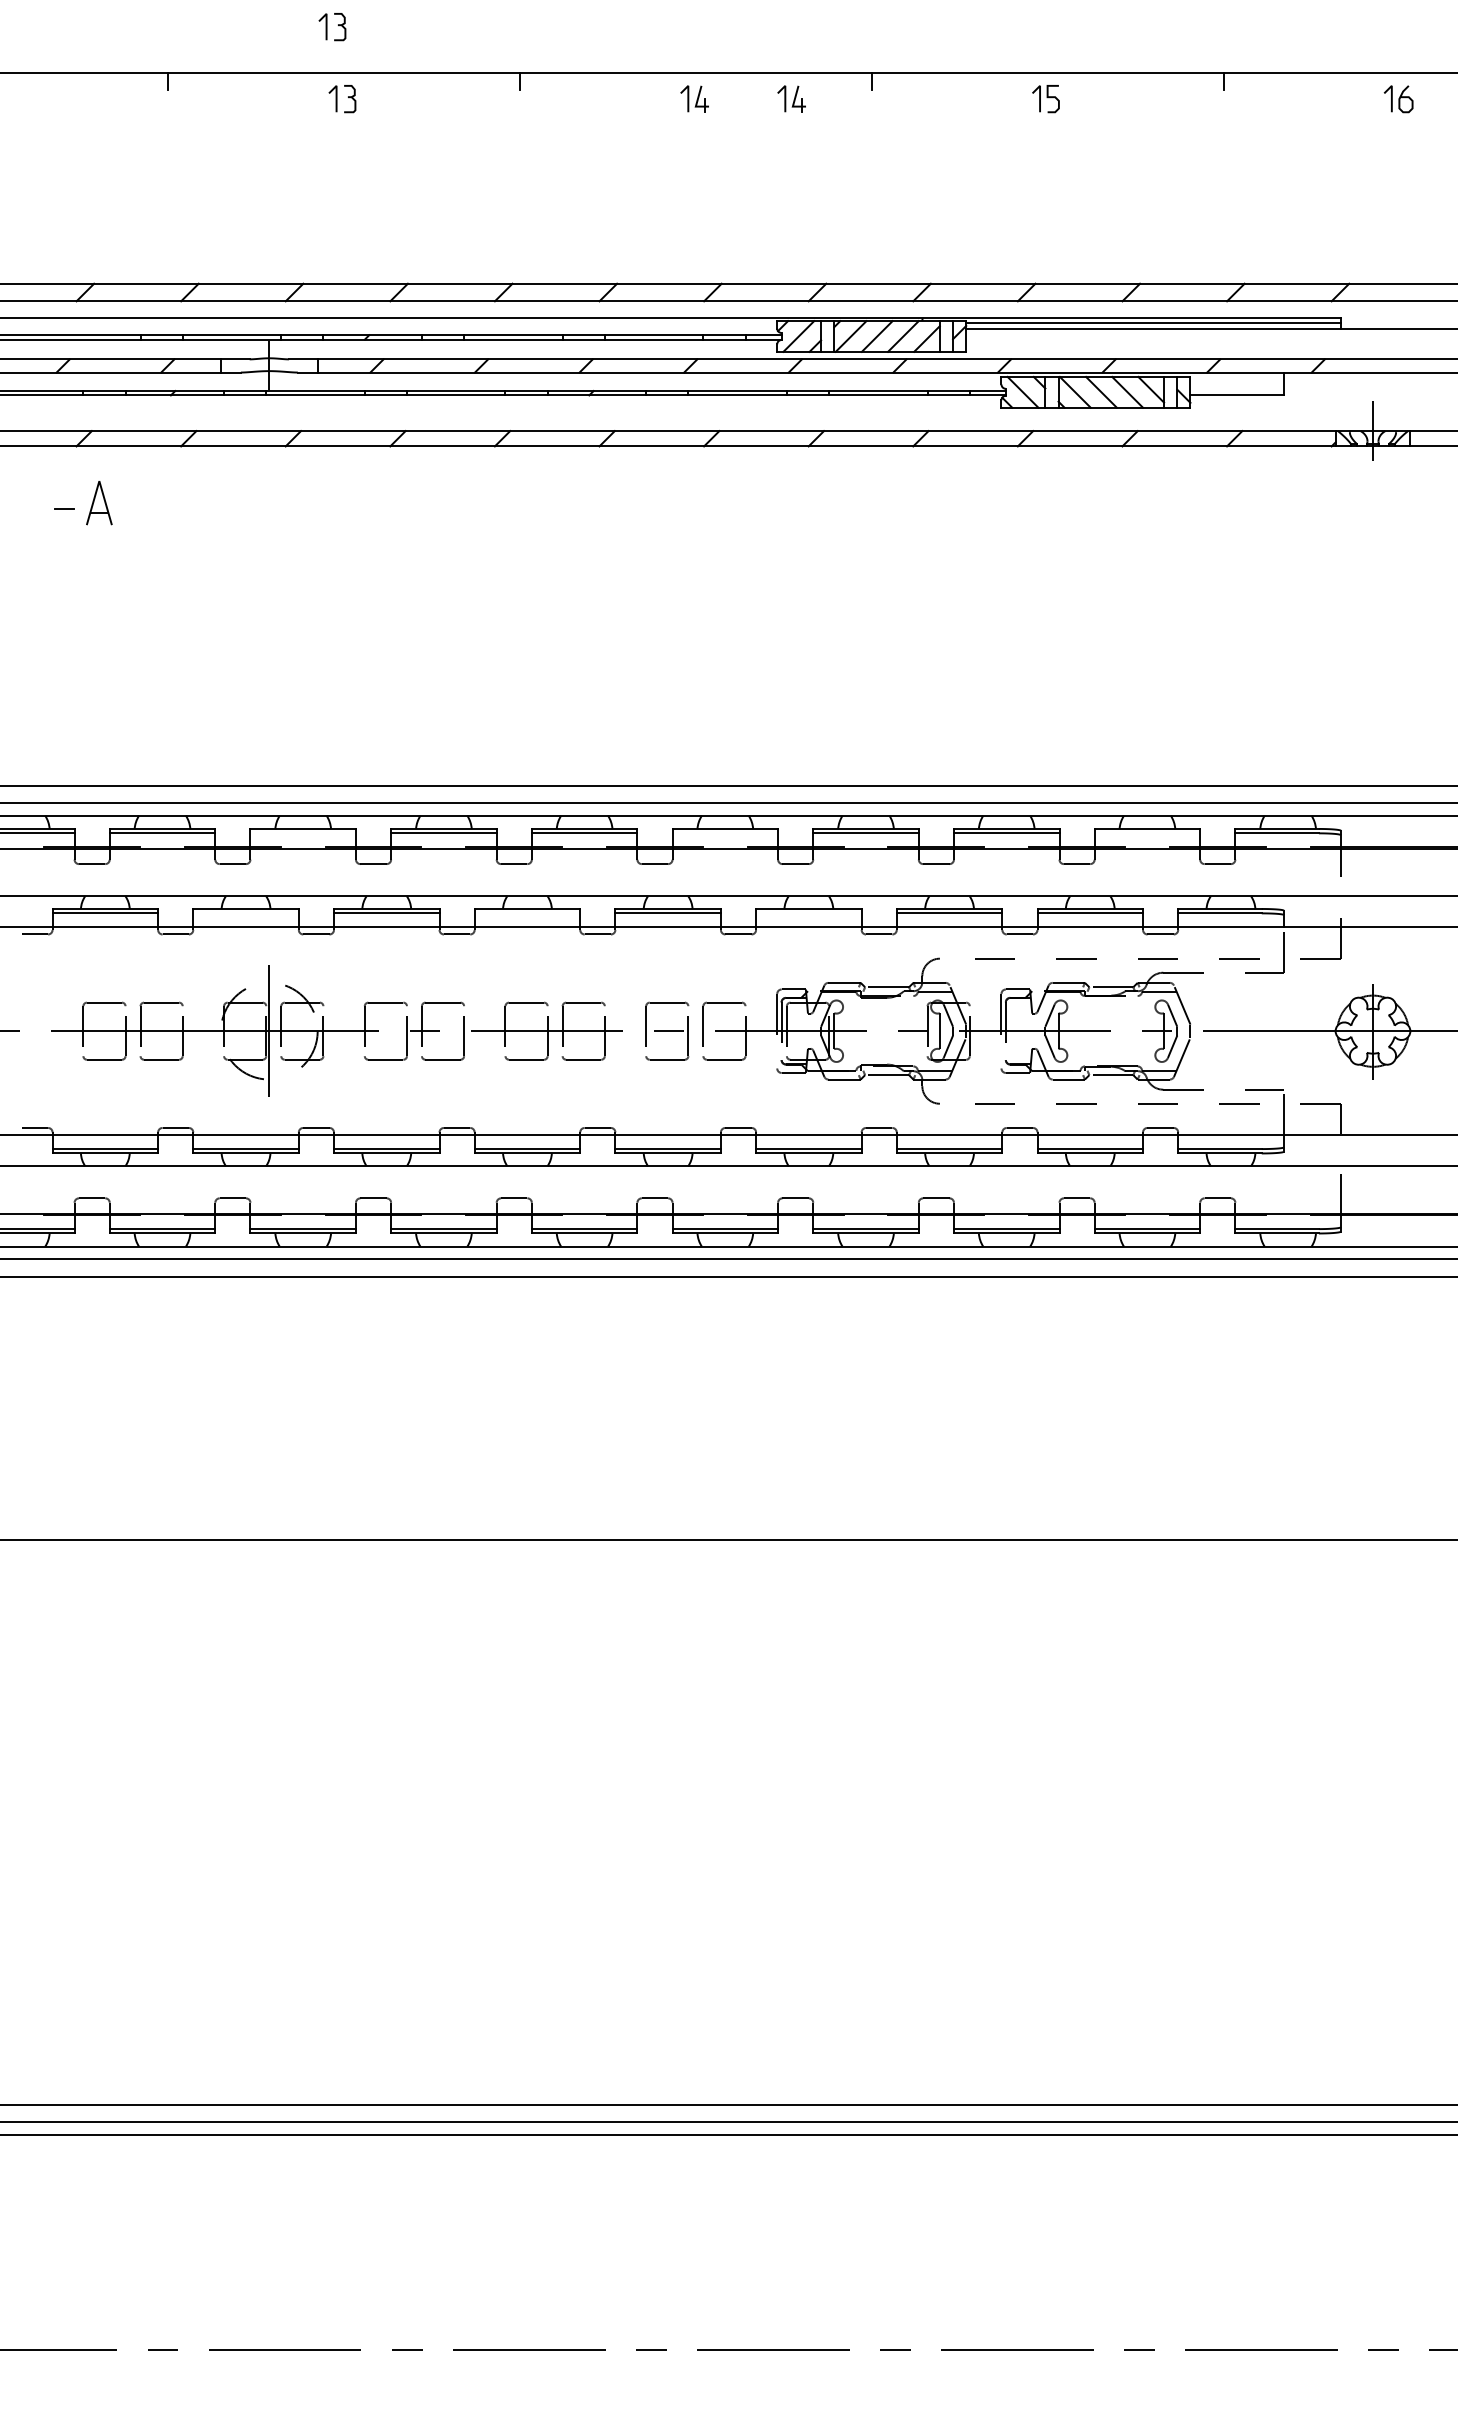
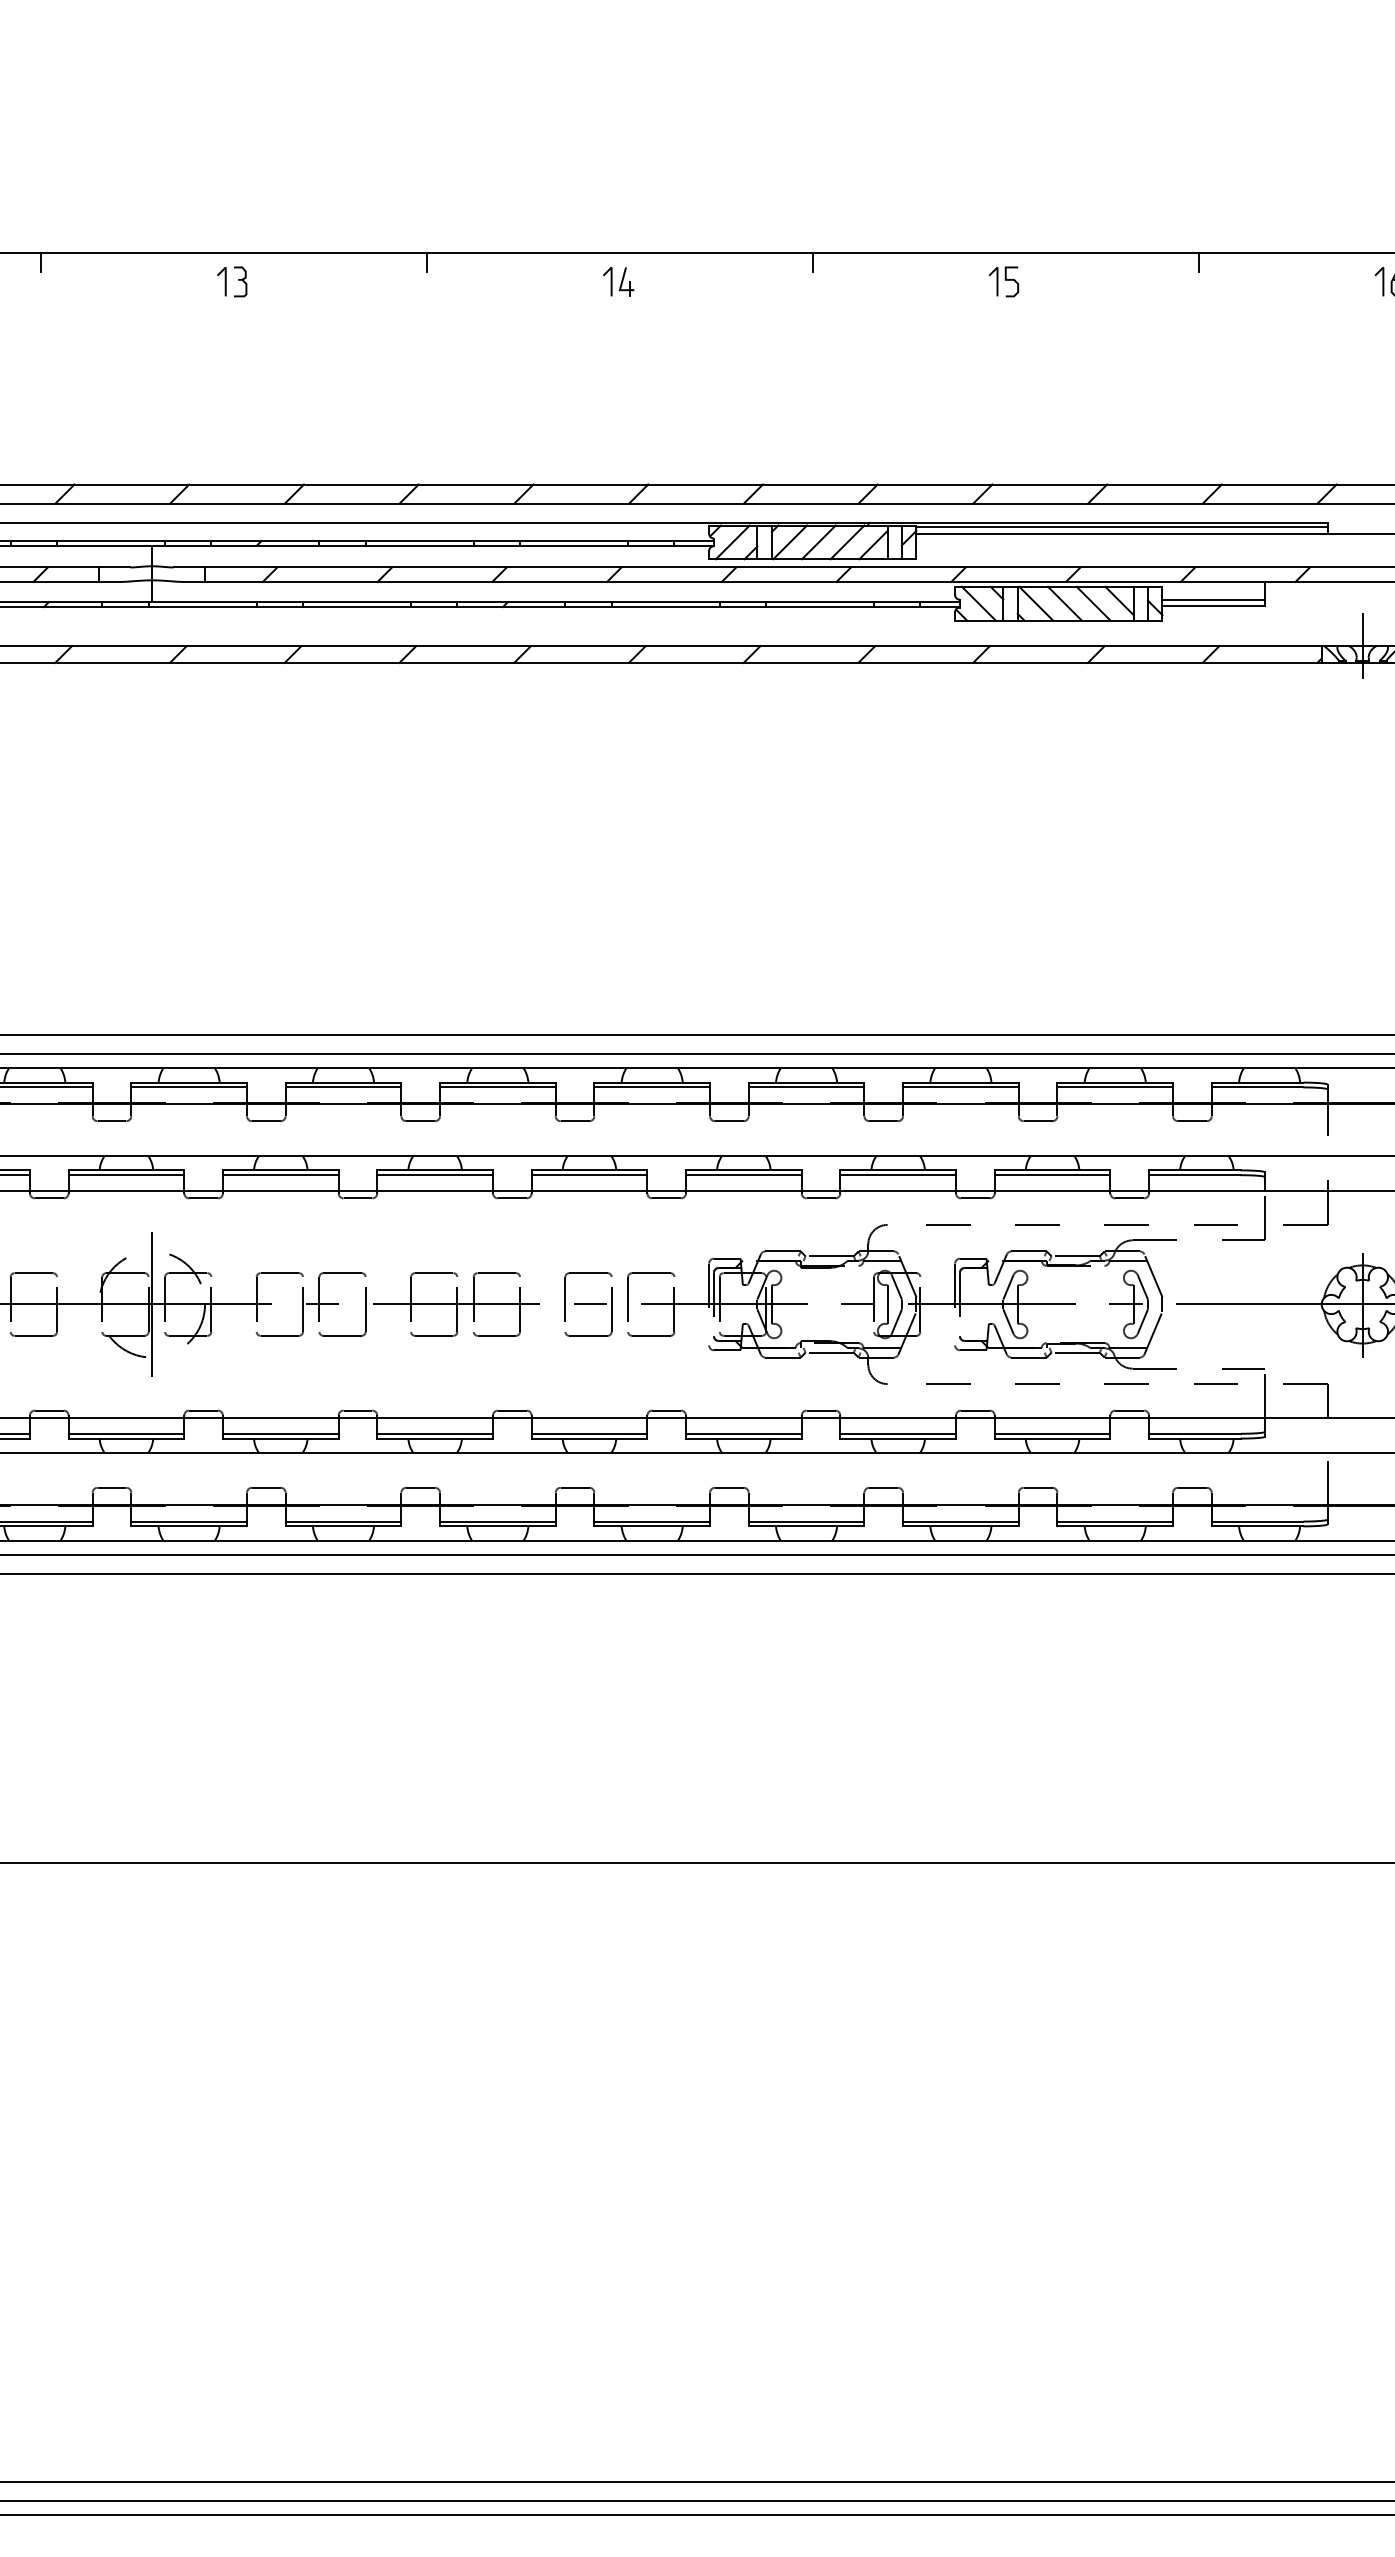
part: (332, 27) -> (221, 203), removed
part: (791, 98) -> (724, 281), removed
line: (1236, 388) -> (1212, 599), added
line: (302, 833) -> (188, 1087), added
line: (725, 833) -> (652, 1087), added
line: (1147, 833) -> (1115, 1087), added
line: (245, 913) -> (125, 1175), added
line: (527, 913) -> (435, 1175), added
line: (808, 913) -> (743, 1175), added

